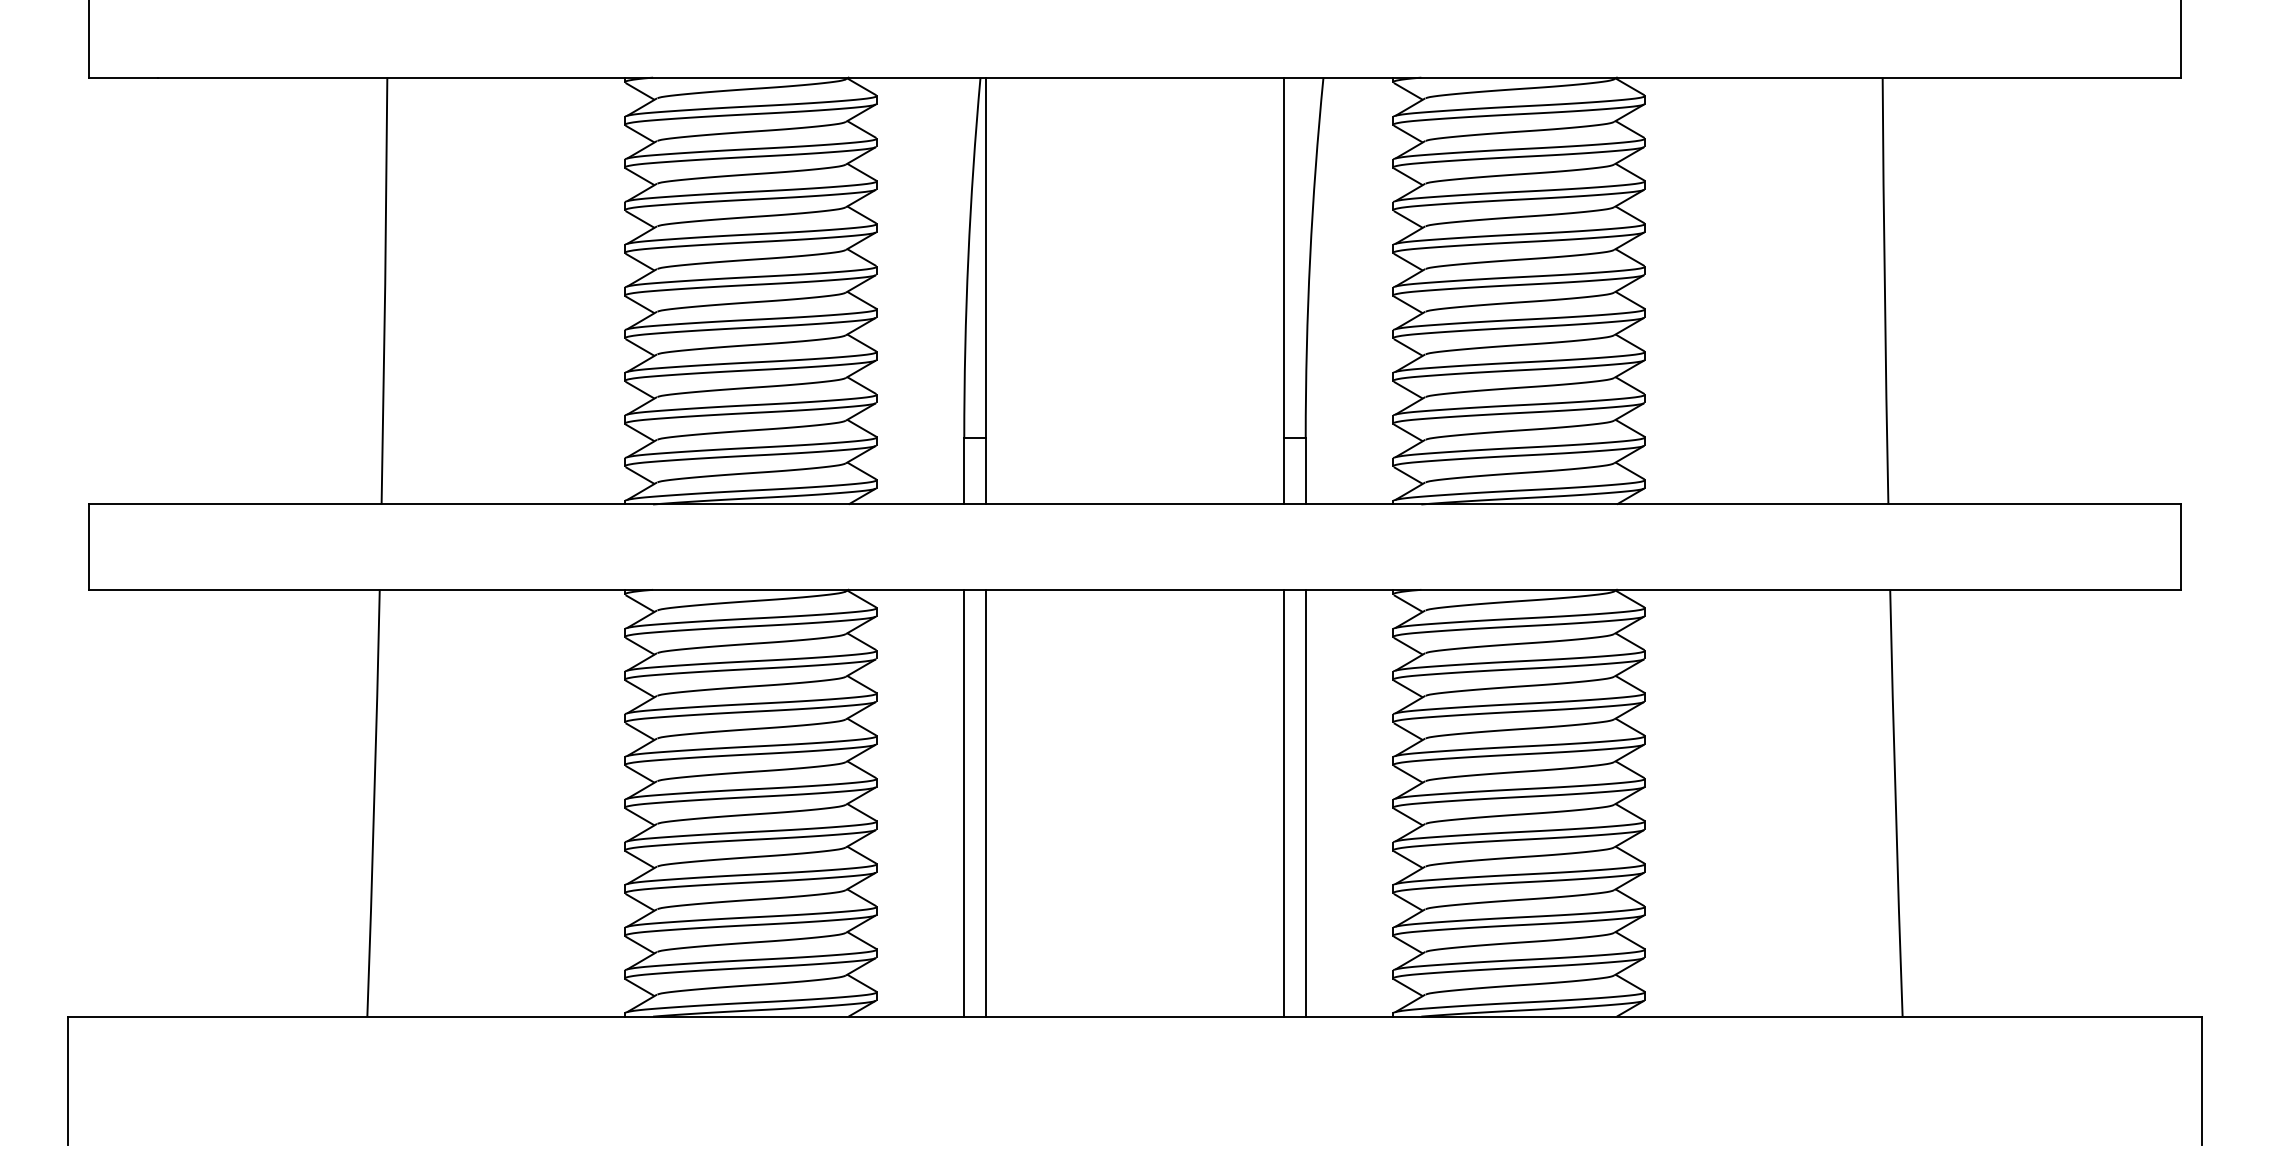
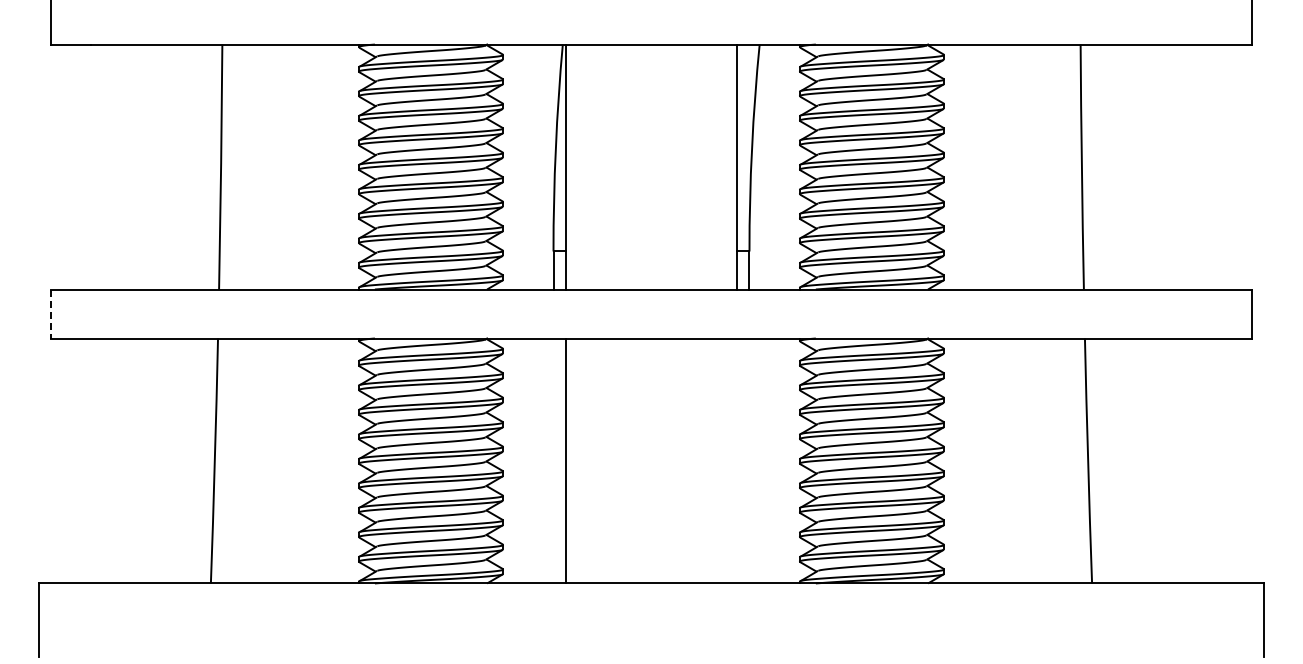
line: (89, 548) -> (51, 314), solid -> dashed
line: (964, 802) -> (553, 460), removed
line: (1284, 802) -> (737, 460), removed
line: (1305, 802) -> (749, 460), removed

